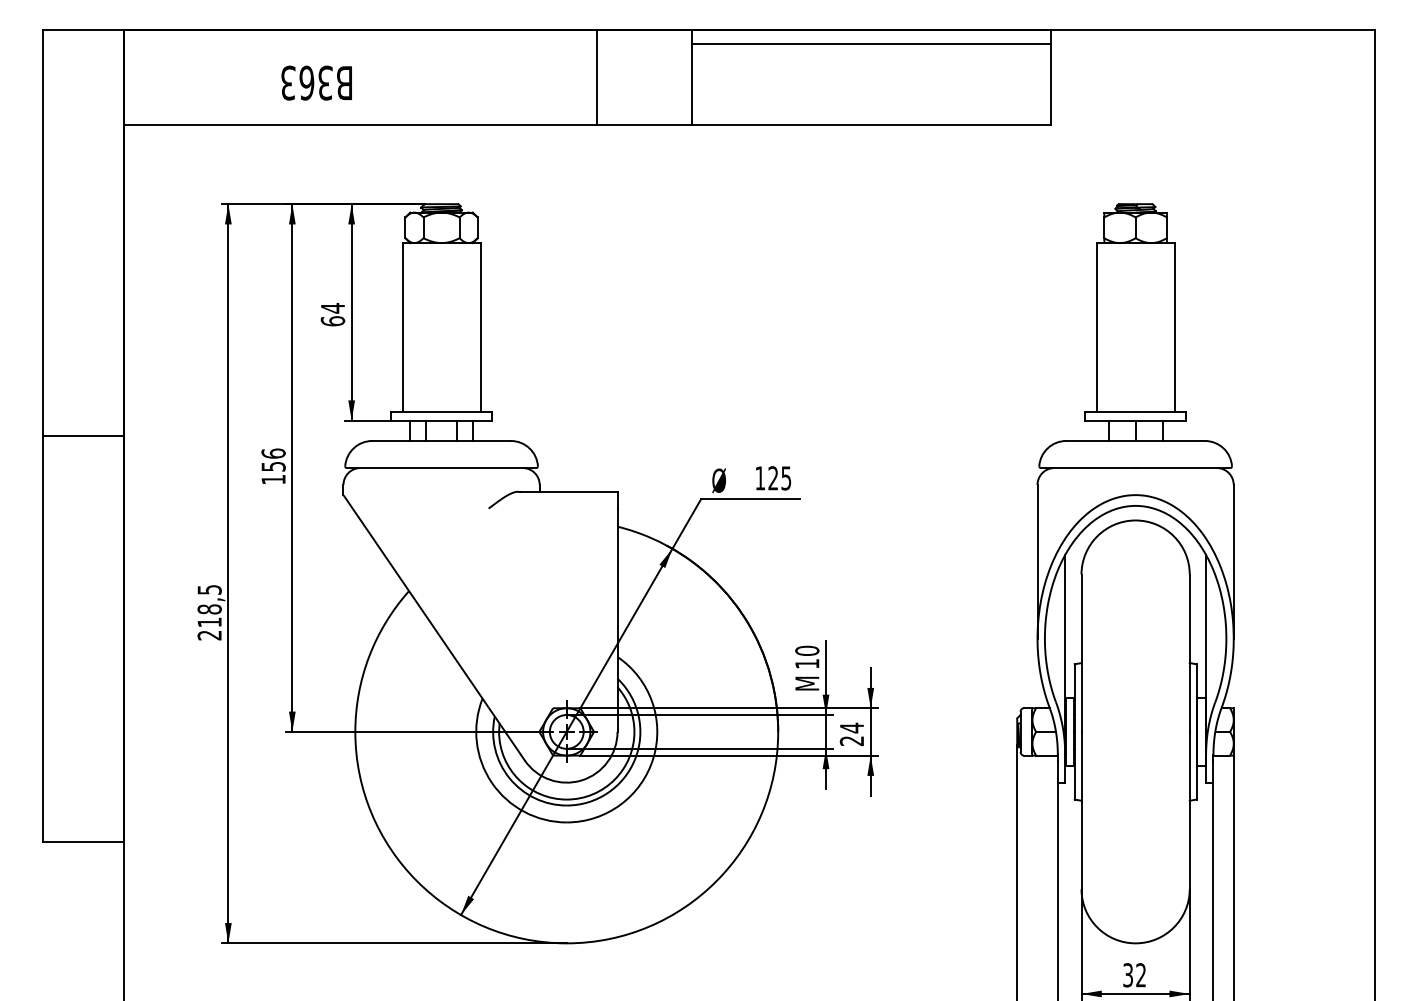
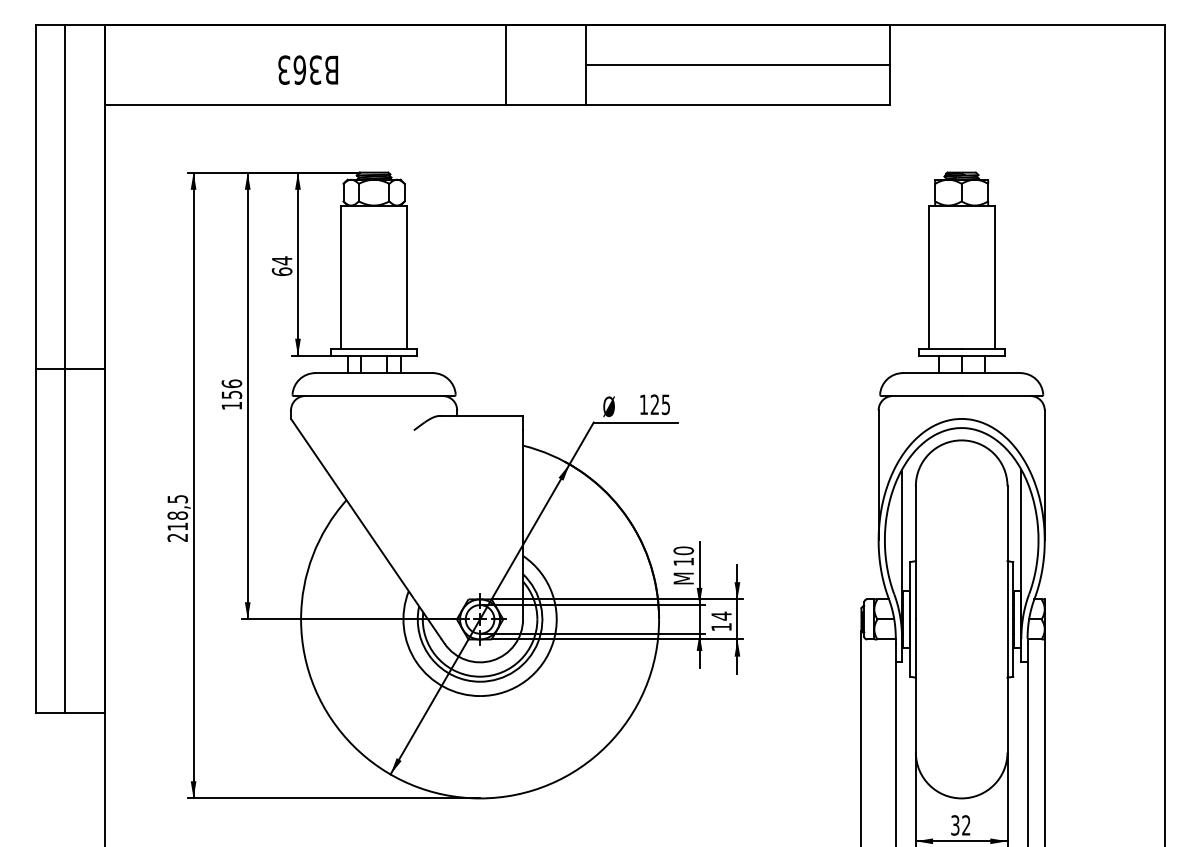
line: (871, 44) -> (738, 65), moved
text: (316, 82) -> (307, 69), moved
line: (76, 435) -> (65, 368), added
text: (851, 740) -> (721, 626), 24 -> 14

